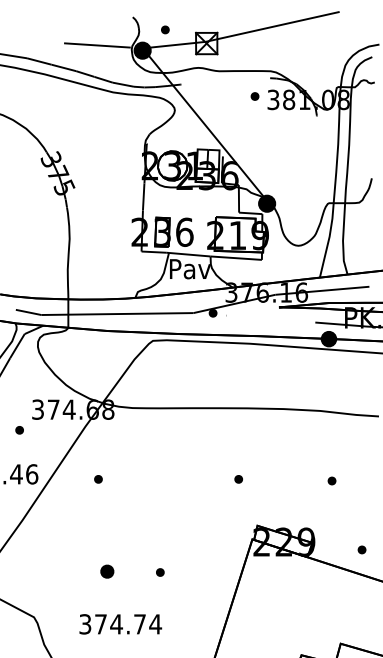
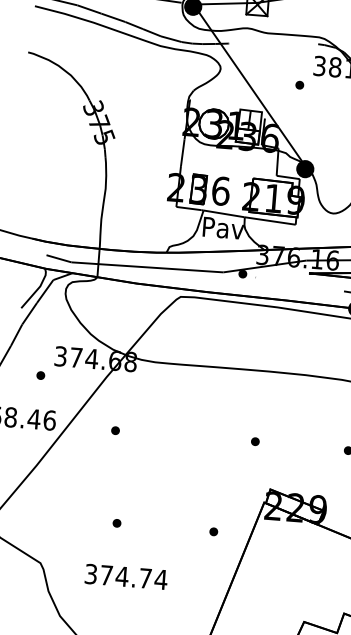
part: (254, 96) -> (299, 85), moved
part: (106, 571) -> (116, 523), size x0.62
part: (160, 572) -> (213, 531), moved

